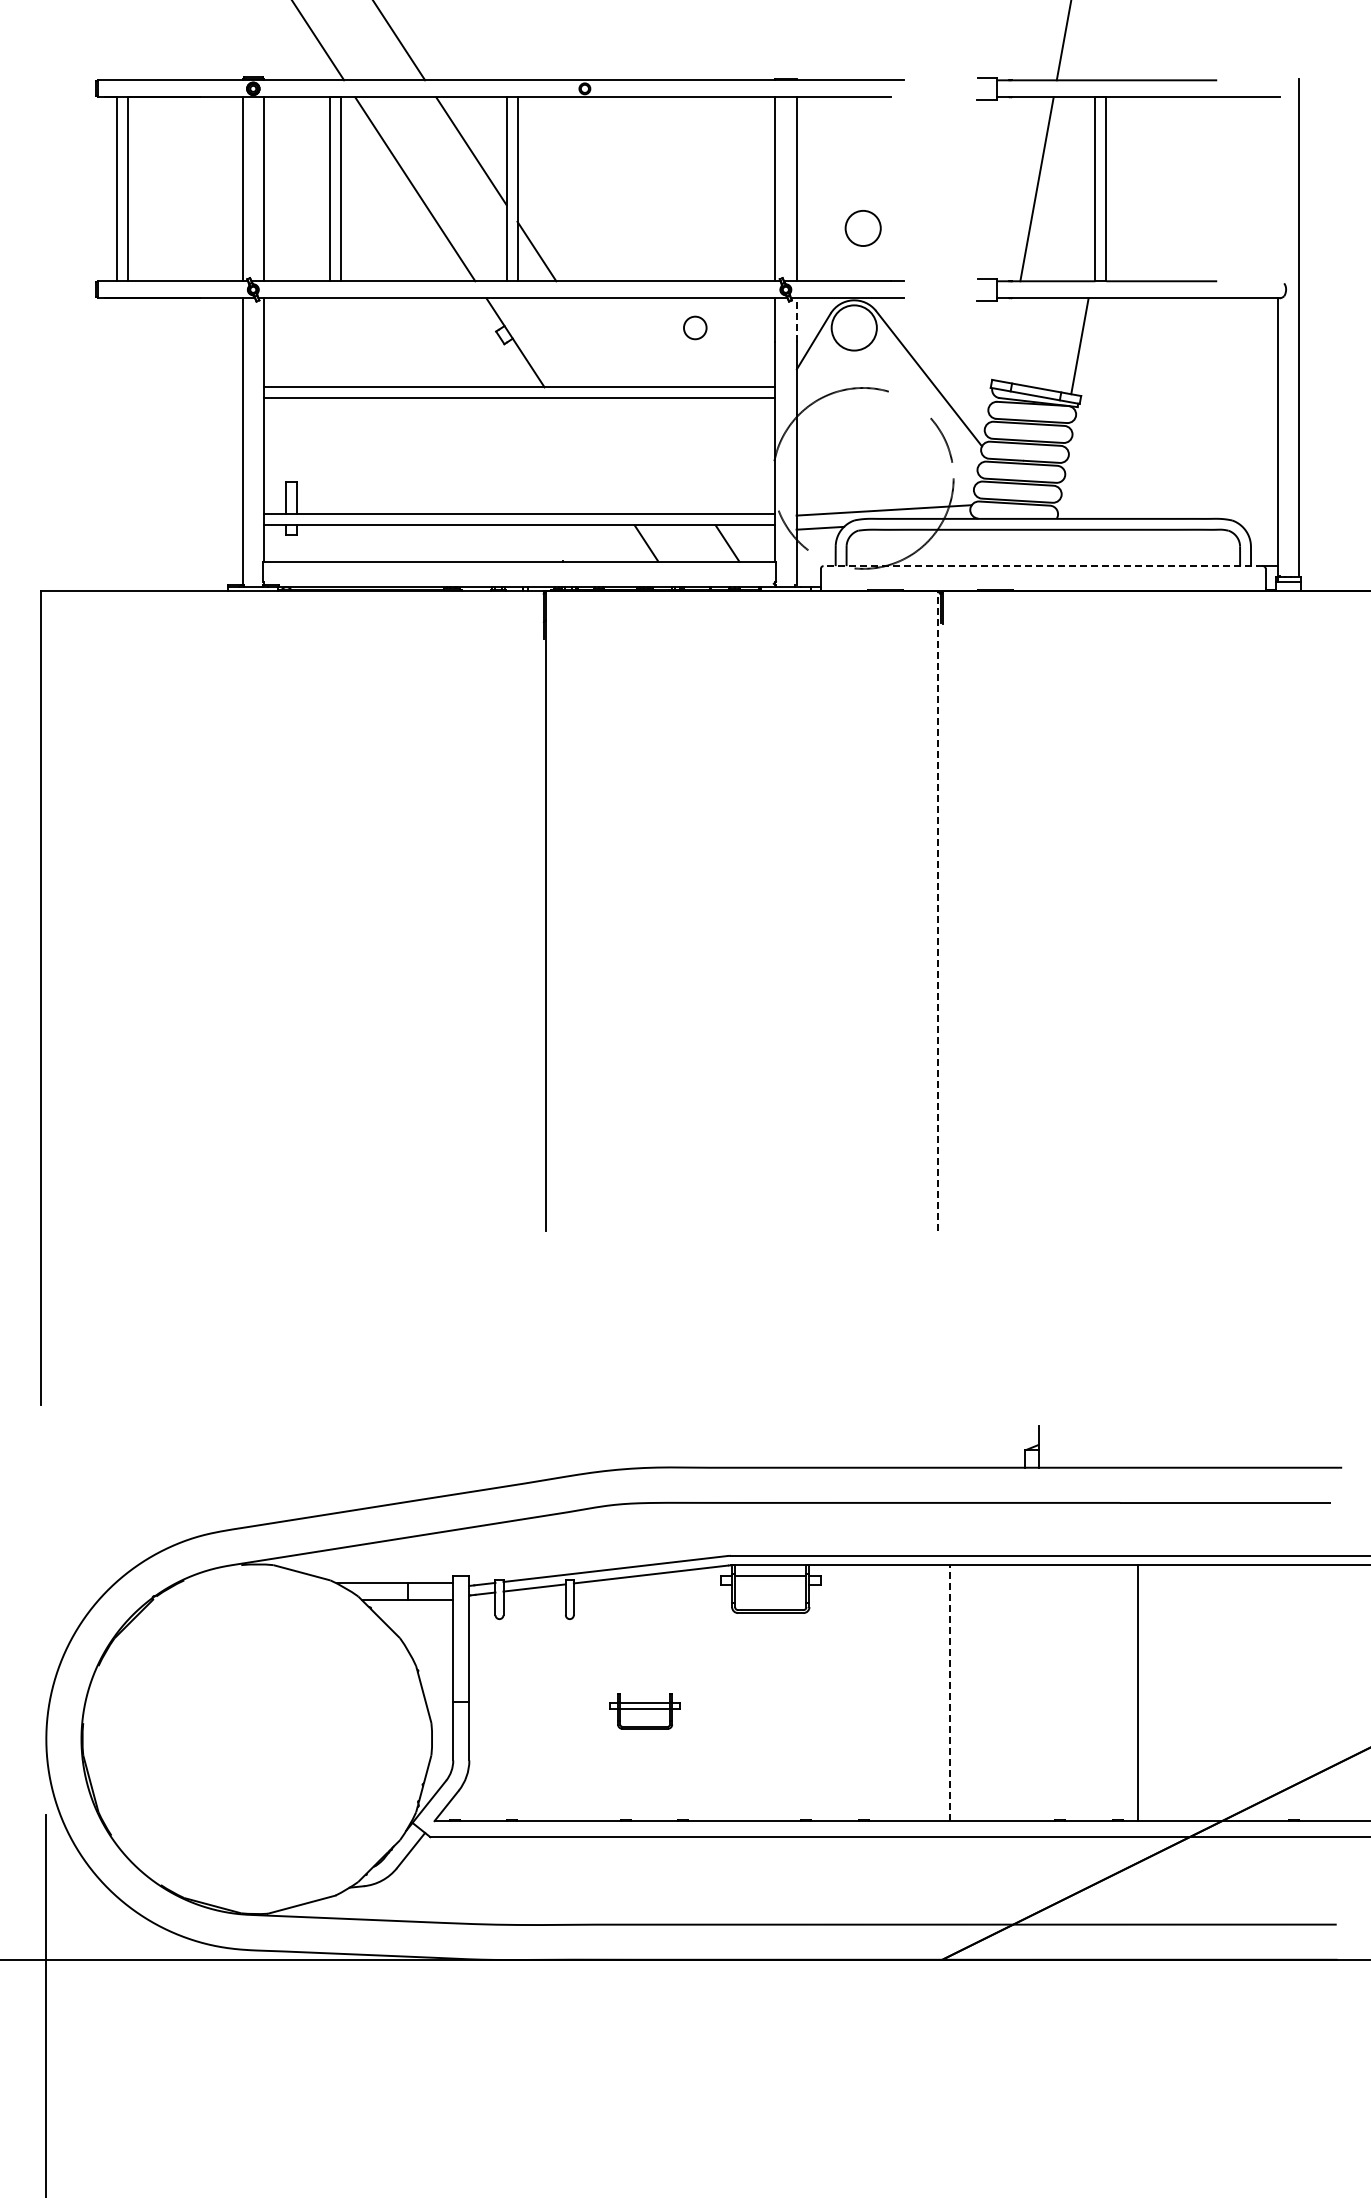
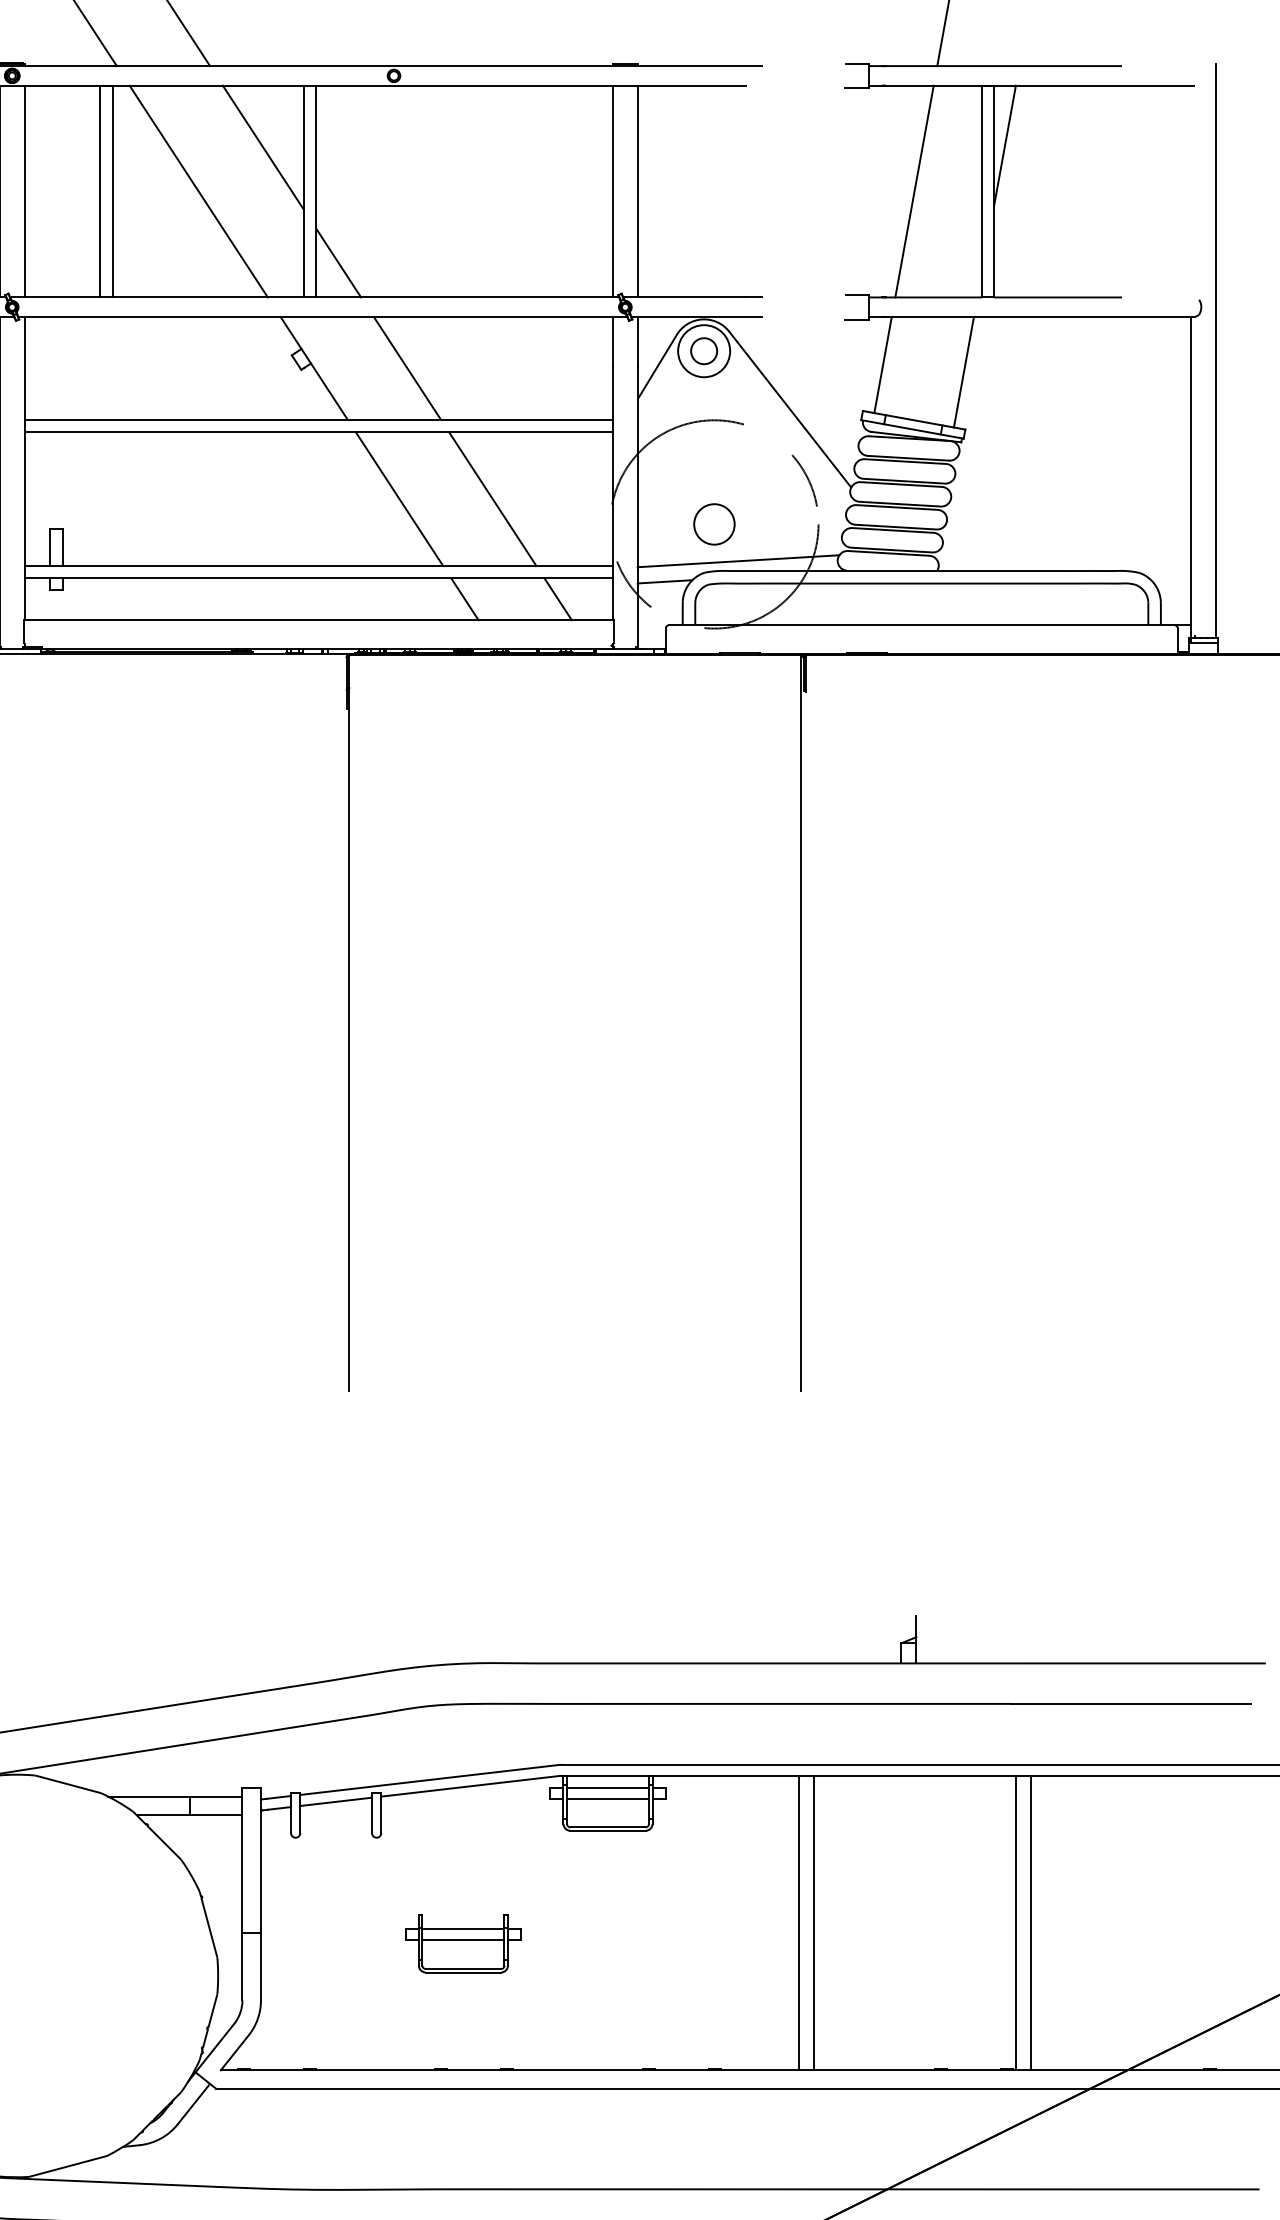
line: (1115, 148) -> (1004, 144), added
circle: (862, 228) -> (713, 524), moved
line: (796, 320) -> (637, 342), dashed -> solid
circle: (695, 327) -> (704, 350), moved
line: (1009, 339) -> (882, 364), added
line: (596, 342) -> (407, 367), added
line: (589, 456) -> (399, 499), added
line: (670, 456) -> (492, 499), added
line: (1043, 566) -> (921, 625), dashed -> solid
line: (938, 911) -> (801, 1023), dashed -> solid
line: (770, 1585) -> (607, 1798), added
line: (937, 1693) -> (799, 1923), added
line: (949, 1693) -> (813, 1923), dashed -> solid
line: (1125, 1693) -> (1016, 1923), added
part: (644, 1711) -> (462, 1944), size x1.43

